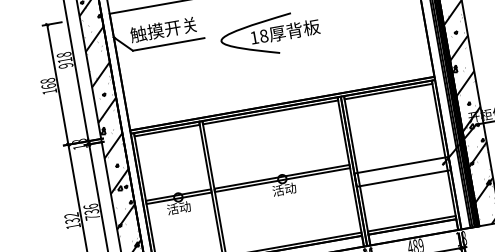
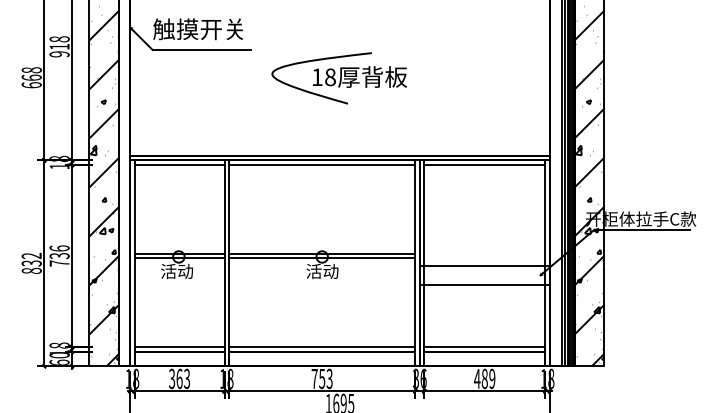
part: (270, 35) -> (338, 78), moved
text: (49, 91) -> (31, 85), 168 -> 668
text: (73, 226) -> (31, 270), 132 -> 832

